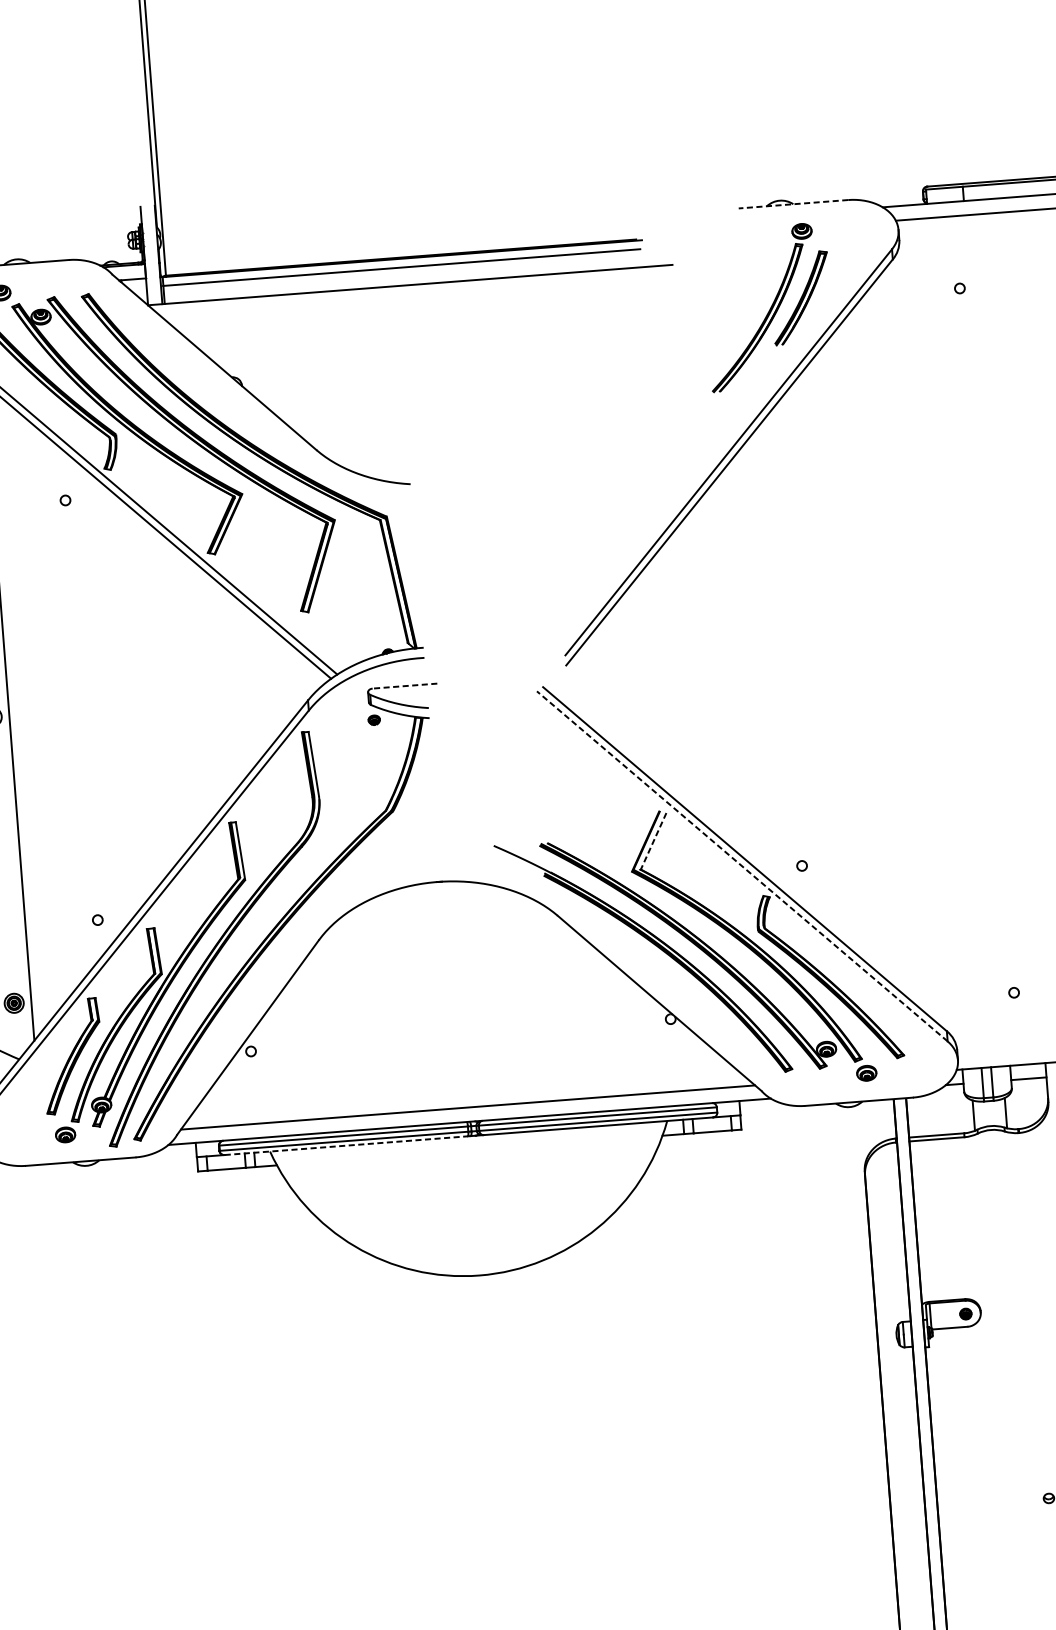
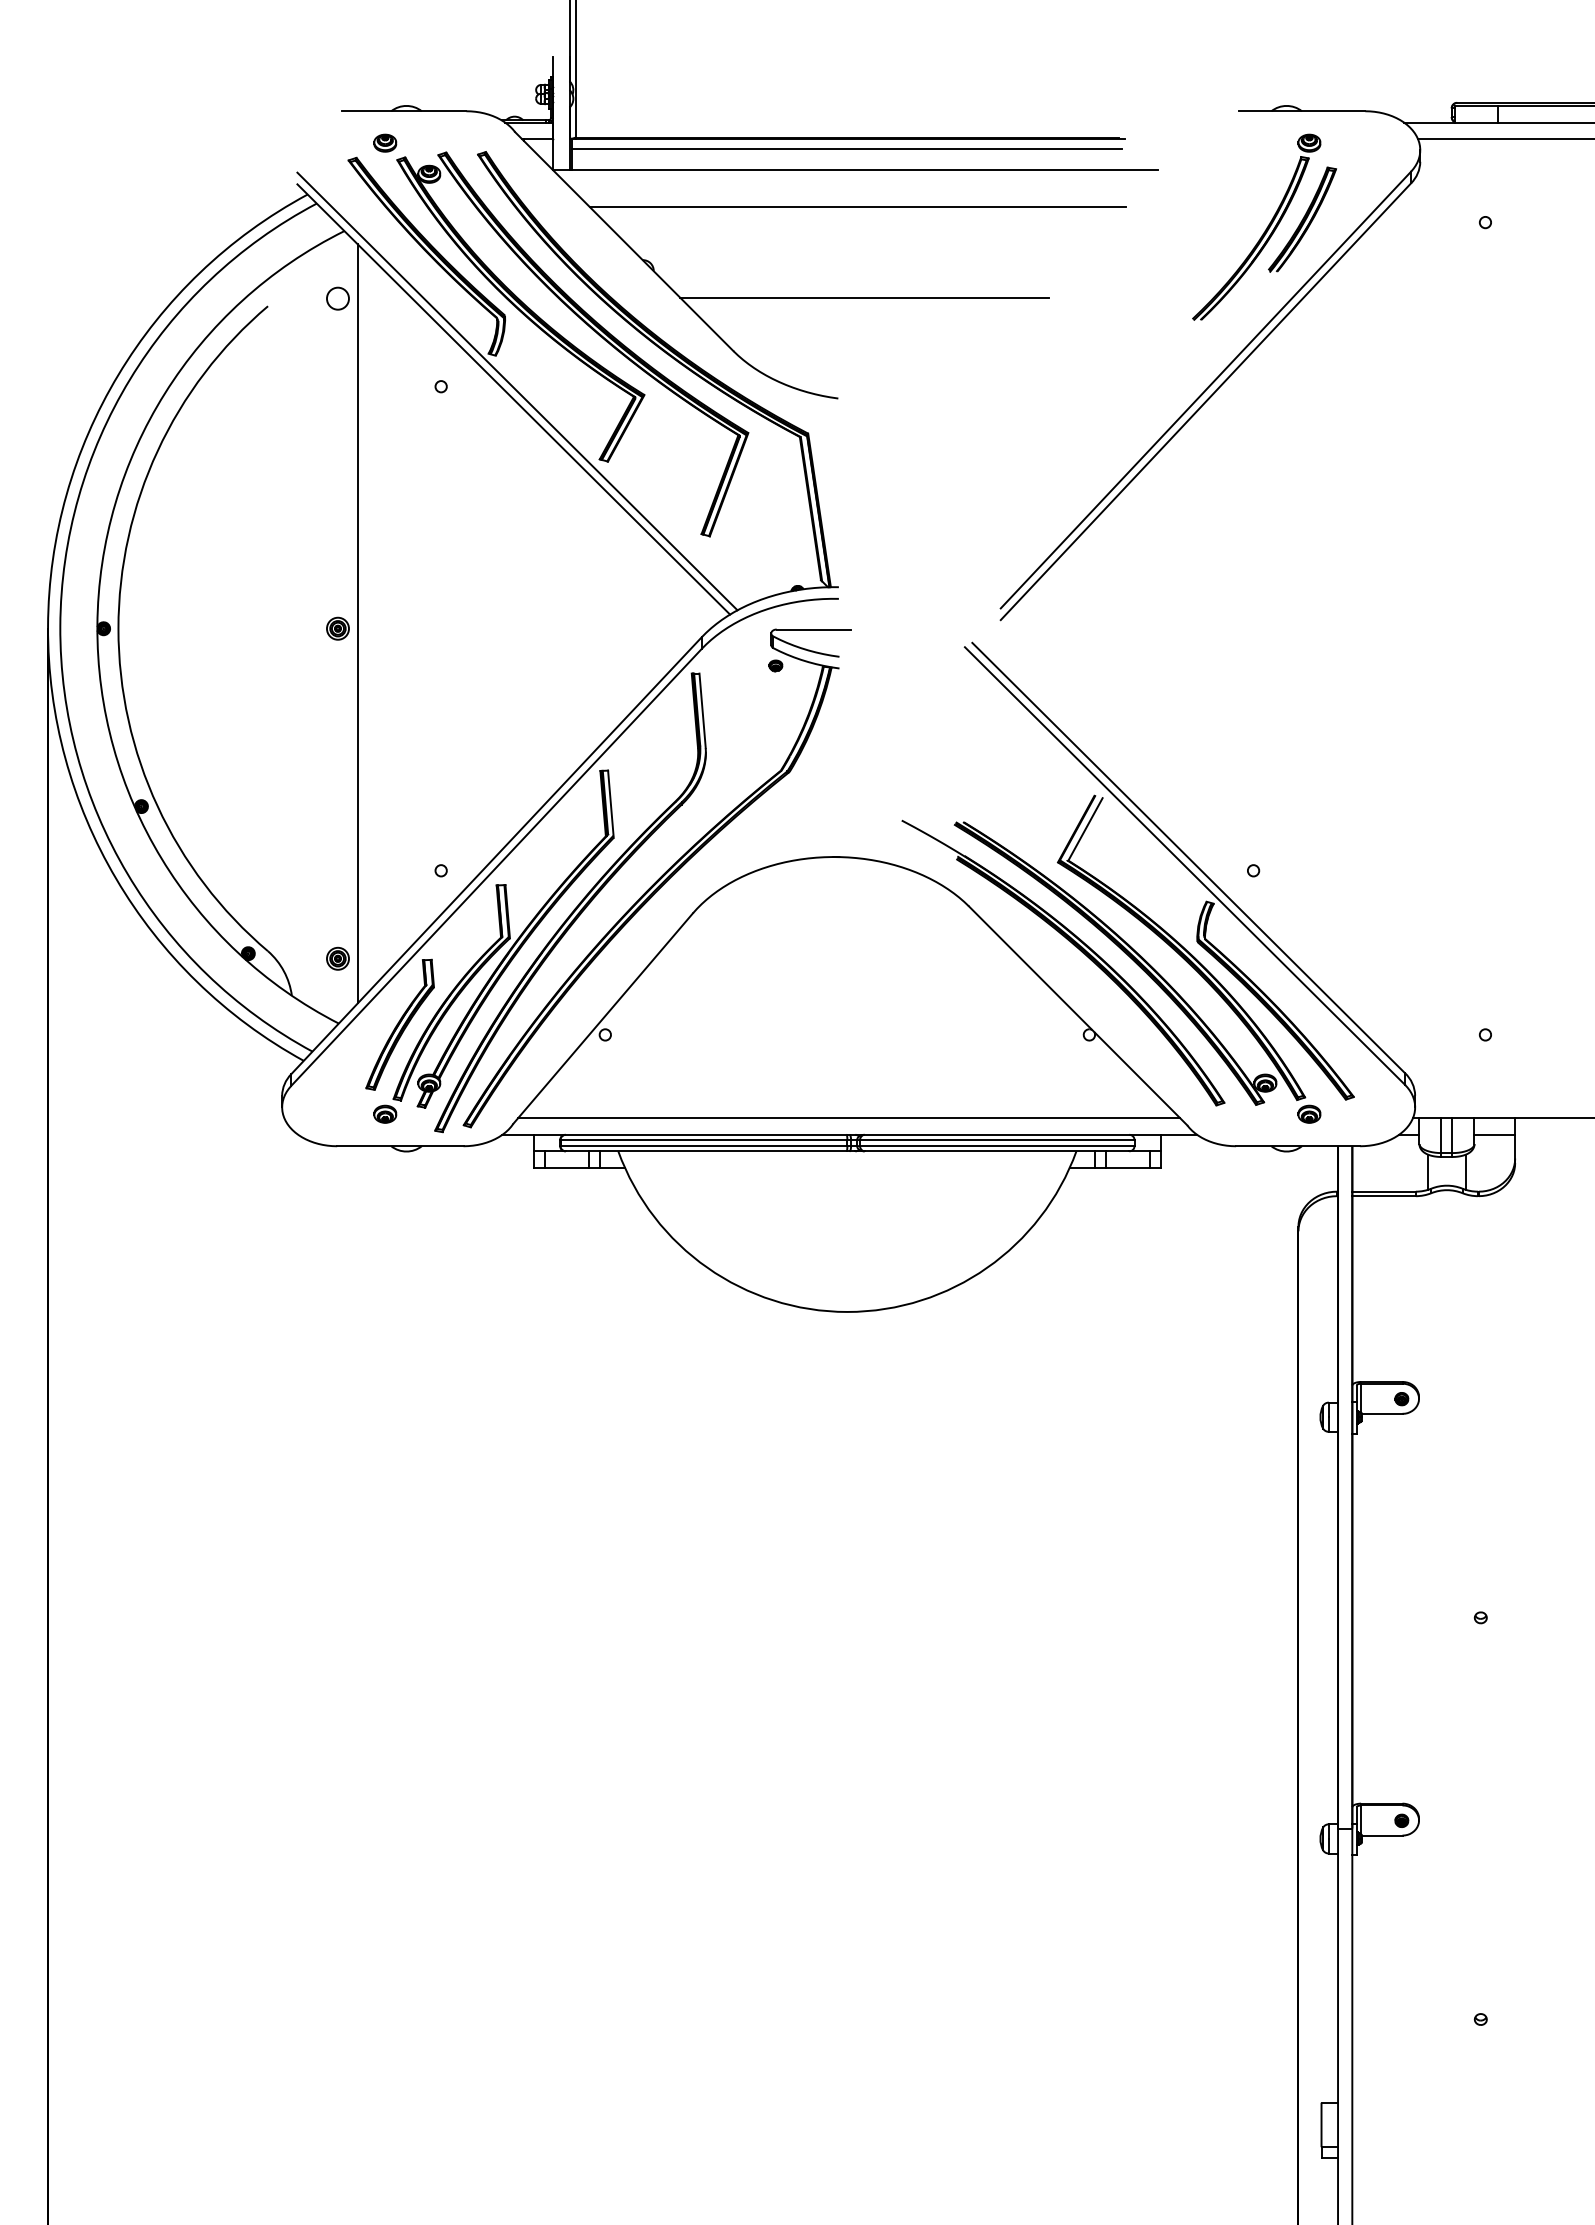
line: (793, 204) -> (1301, 111), dashed -> solid
line: (414, 317) -> (857, 207), added
line: (426, 394) -> (864, 297), added
line: (404, 686) -> (813, 629), dashed -> solid
line: (653, 841) -> (1085, 829), dashed -> solid
line: (741, 865) -> (1184, 865), dashed -> solid
line: (346, 1145) -> (706, 1151), dashed -> solid

